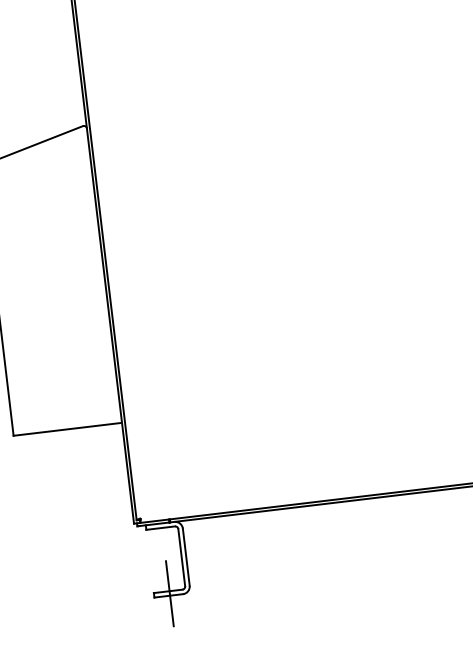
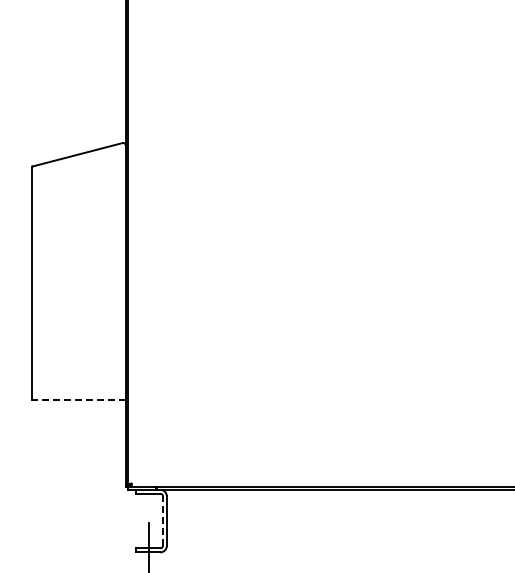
line: (67, 429) -> (78, 400), solid -> dashed
line: (181, 558) -> (162, 521), solid -> dashed

